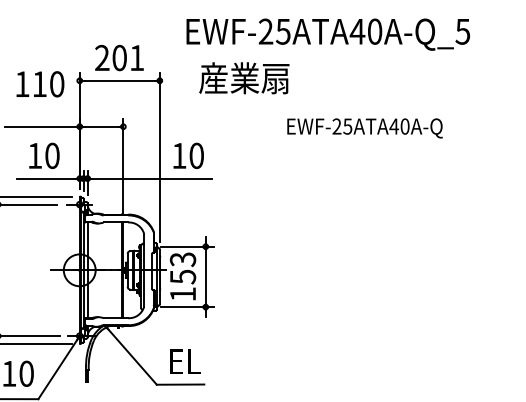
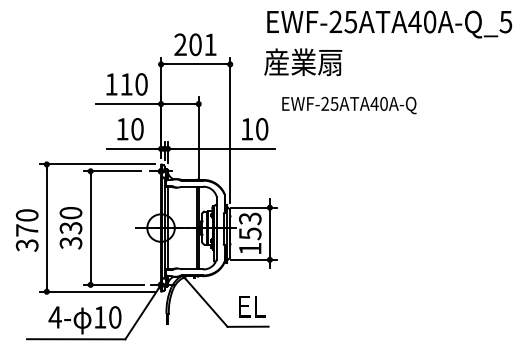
text: (328, 34) -> (389, 24), moved
text: (39, 84) -> (126, 84), moved
text: (365, 128) -> (349, 105), moved

